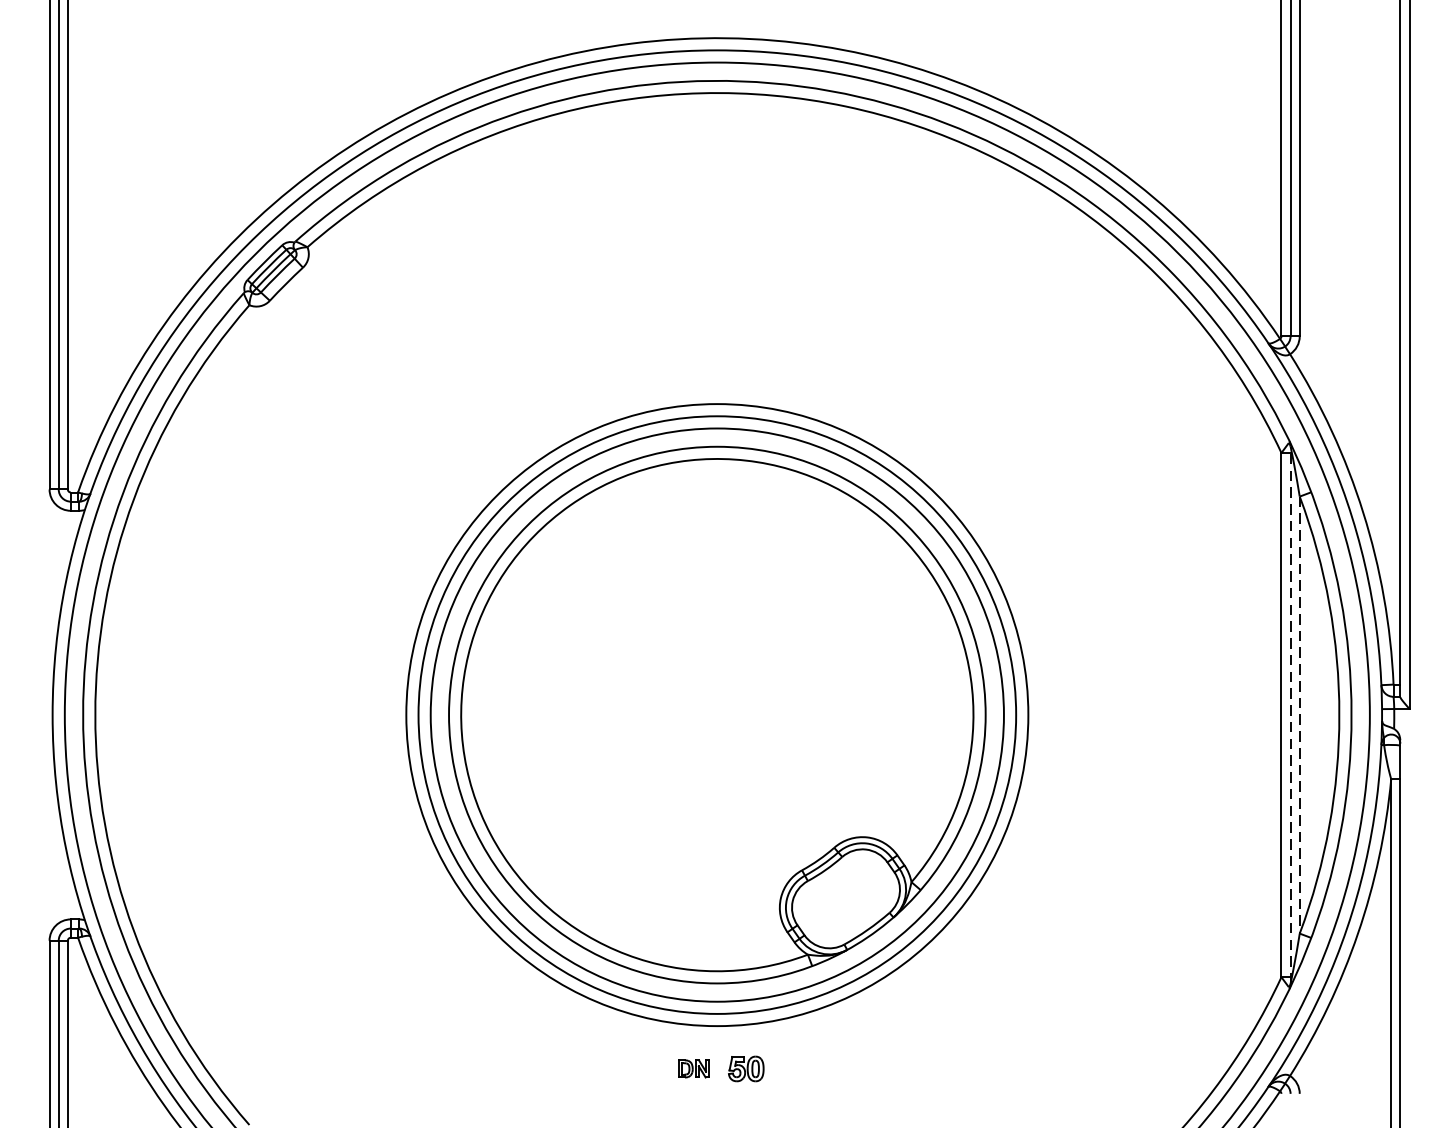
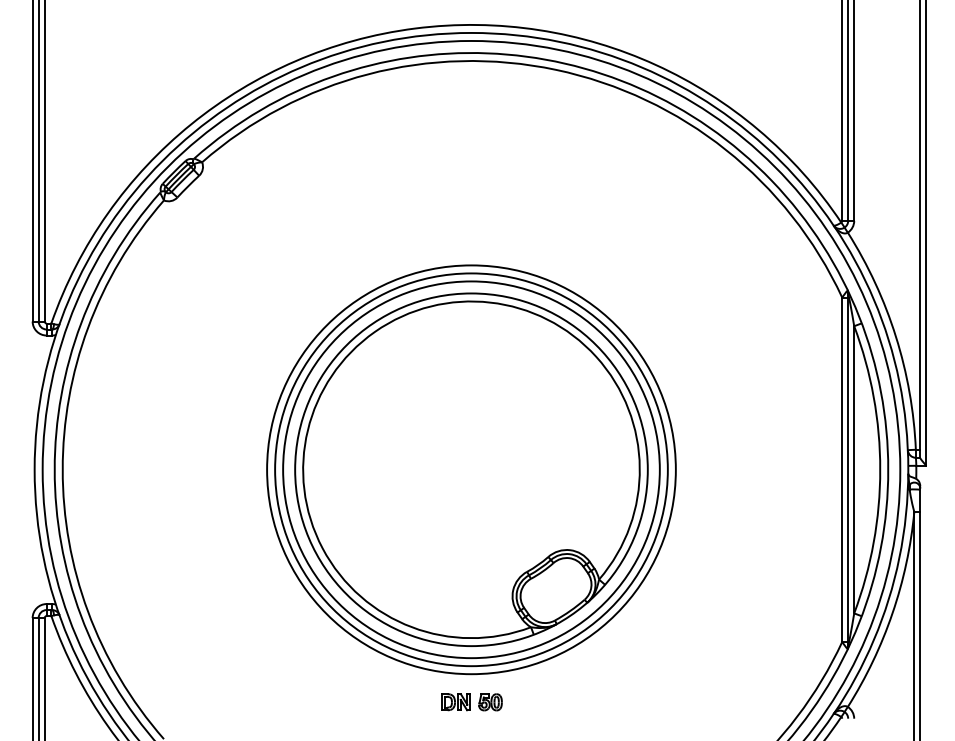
line: (1291, 714) -> (848, 469), dashed -> solid
line: (1300, 714) -> (854, 469), dashed -> solid
part: (693, 1069) -> (455, 702), size x1.43

